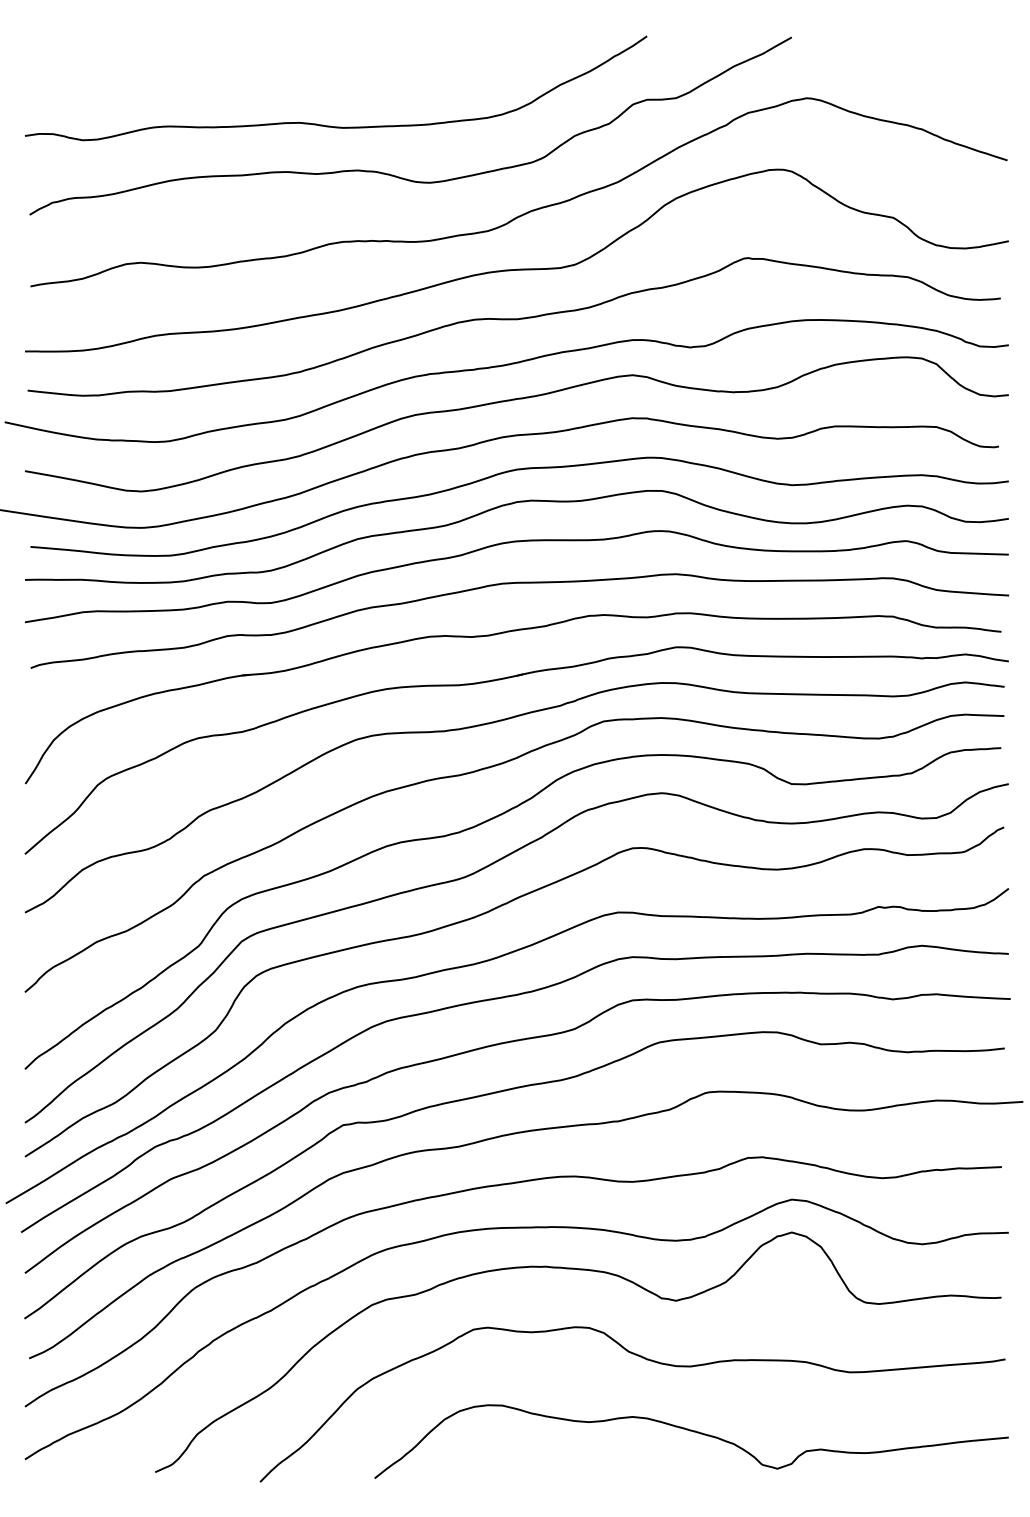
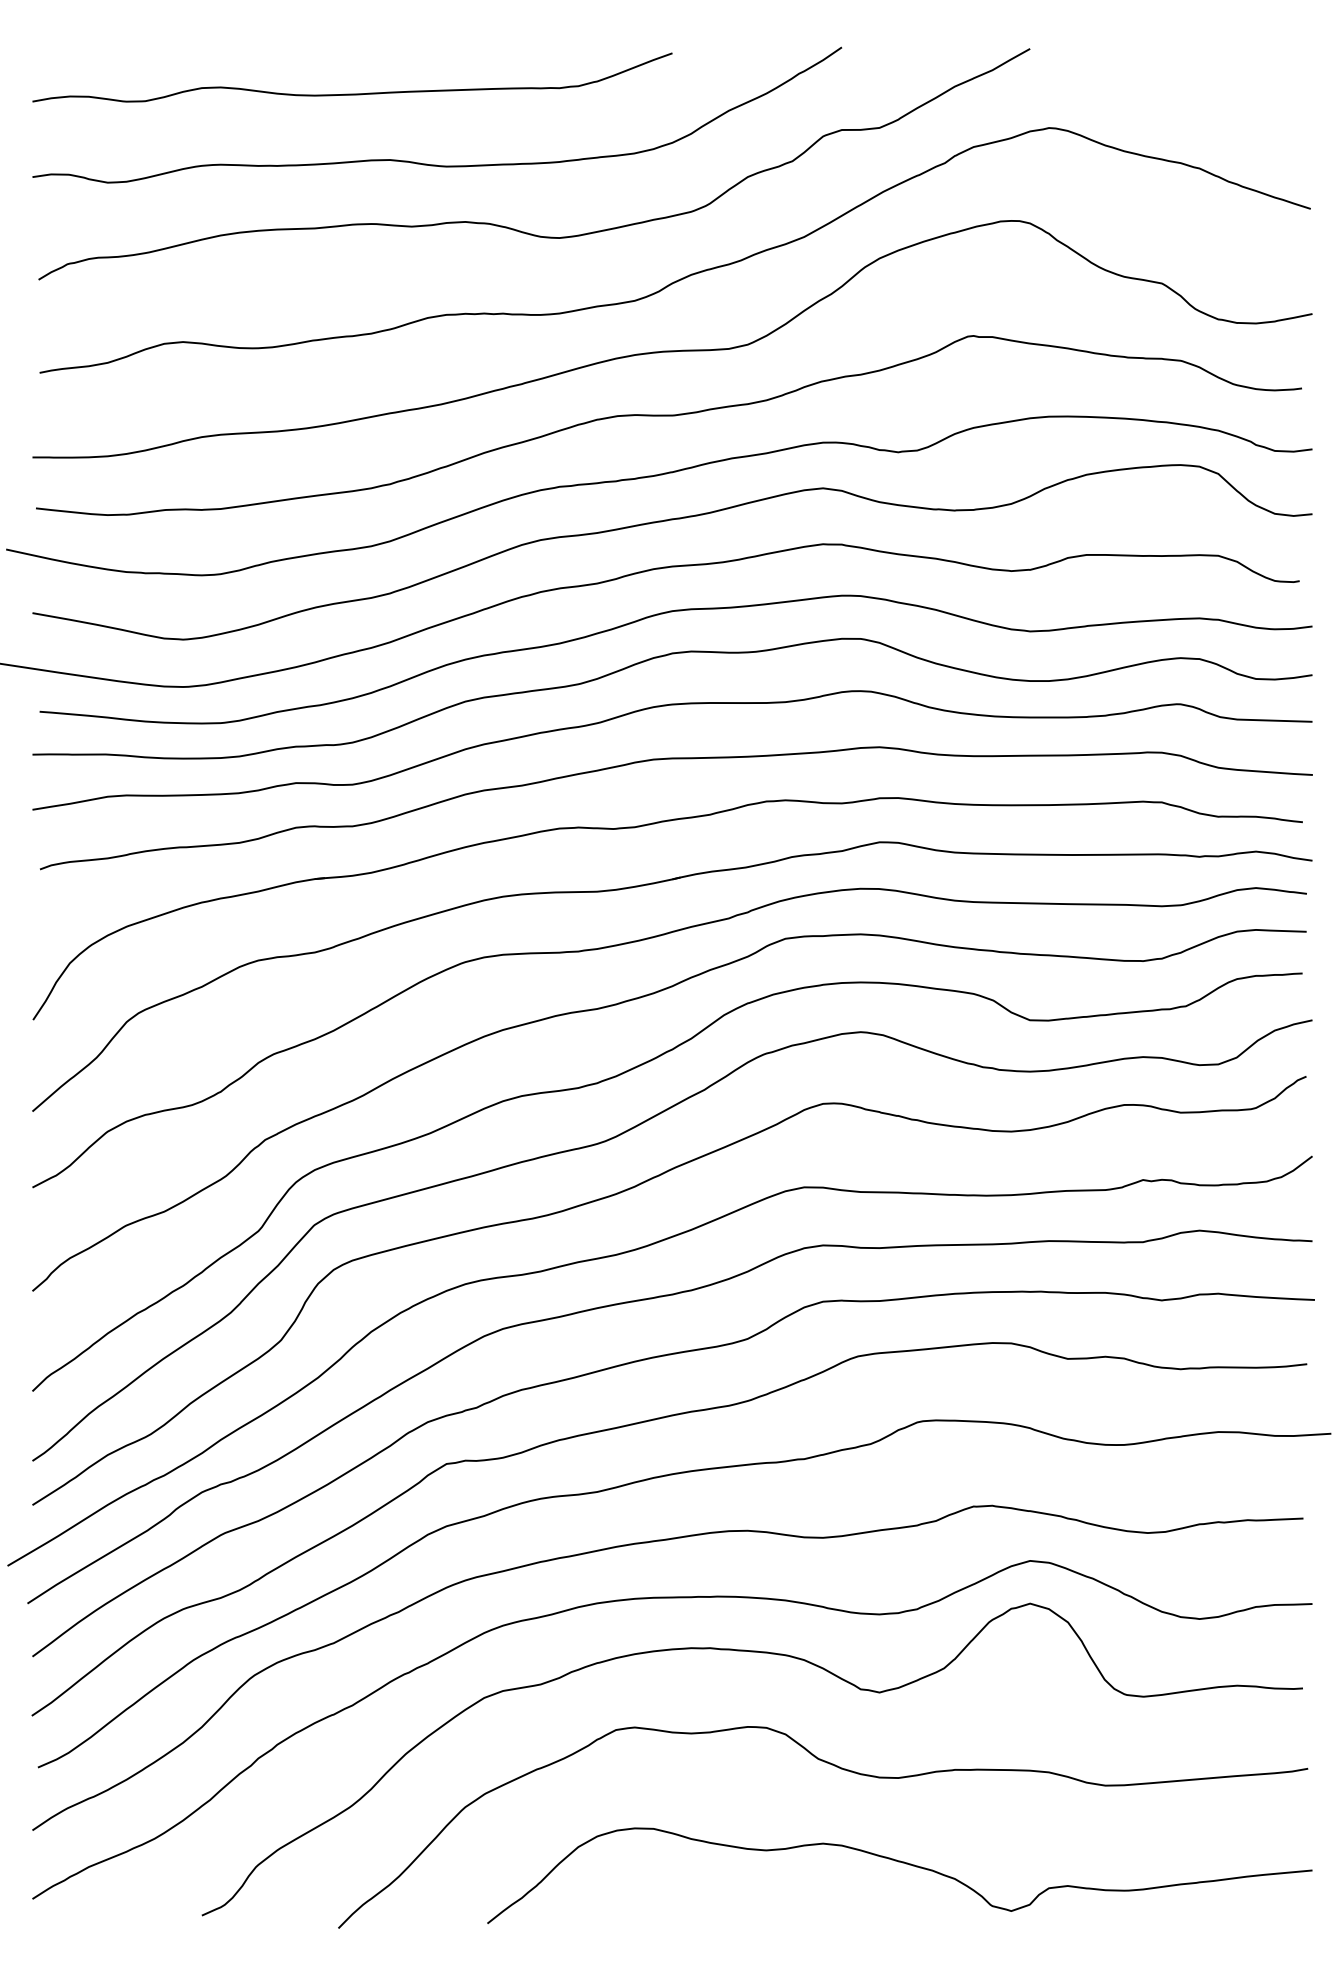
curve: (270, 71) -> (351, 93), added

